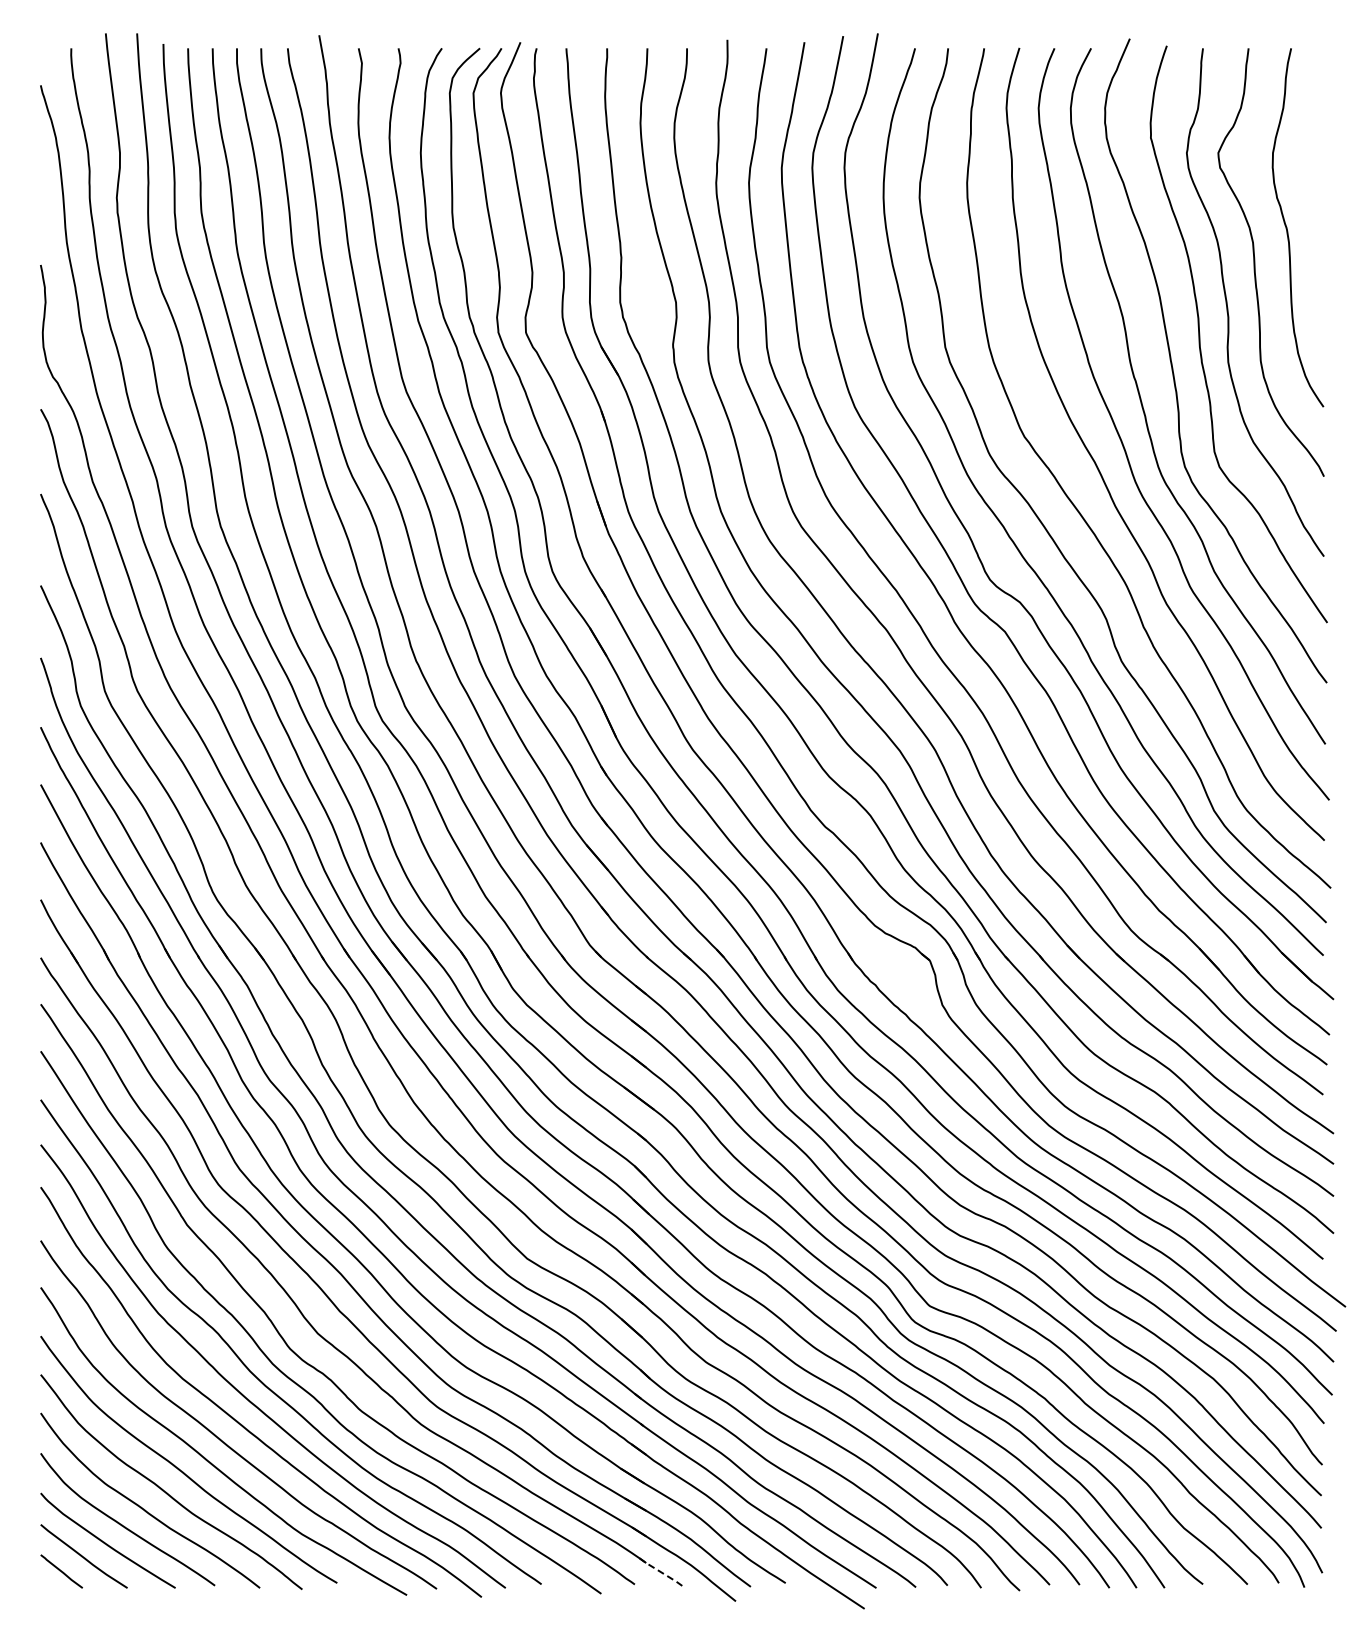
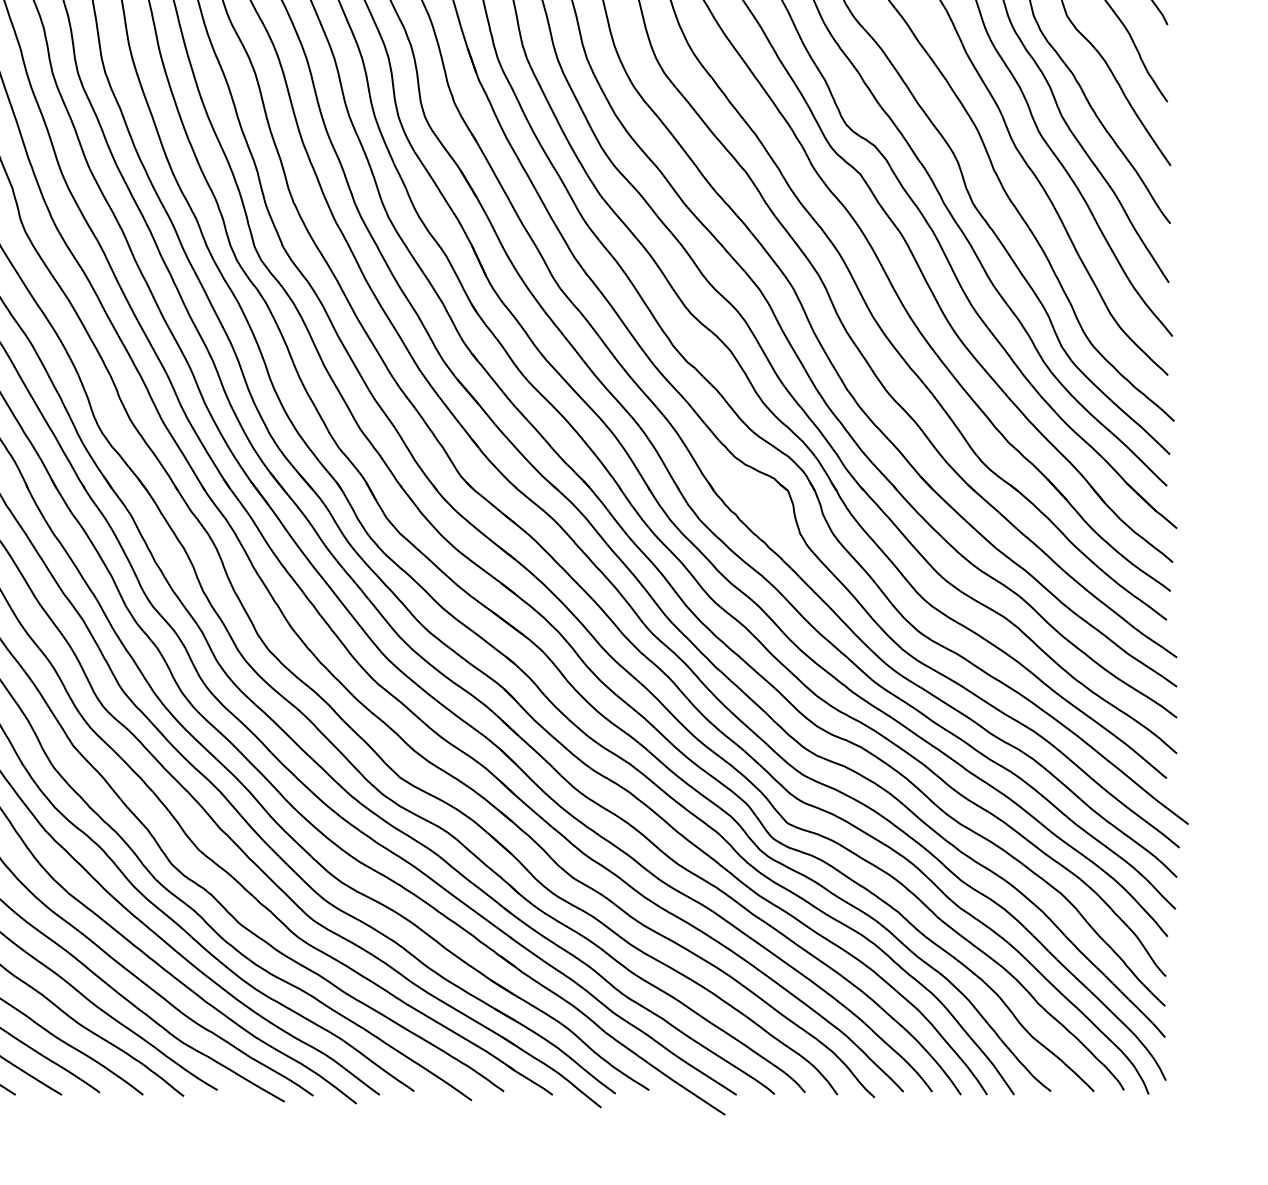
line: (662, 1573) -> (530, 1080), dashed -> solid

